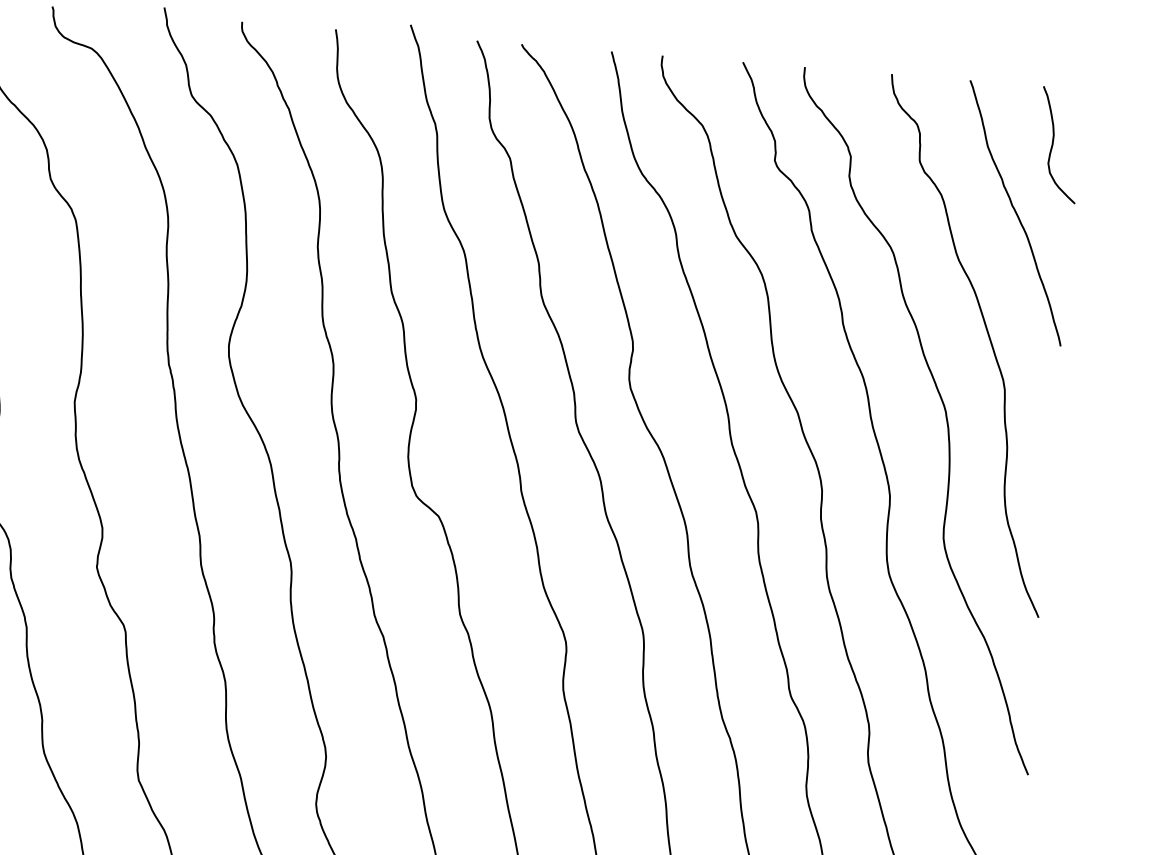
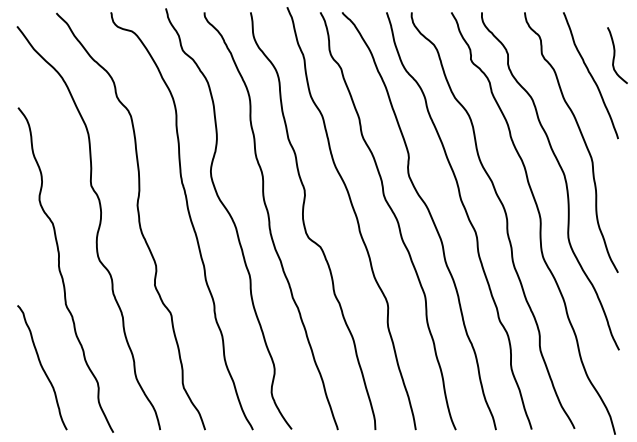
curve: (1055, 144) -> (615, 55), moved

